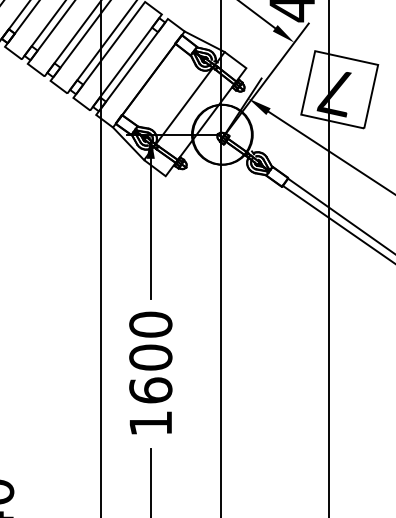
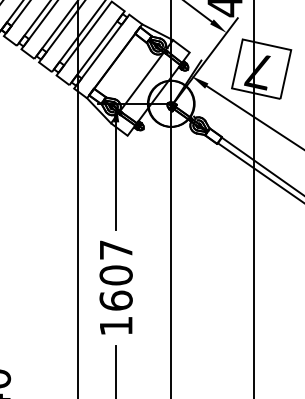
text: (150, 324) -> (115, 249), 1600 -> 1607

